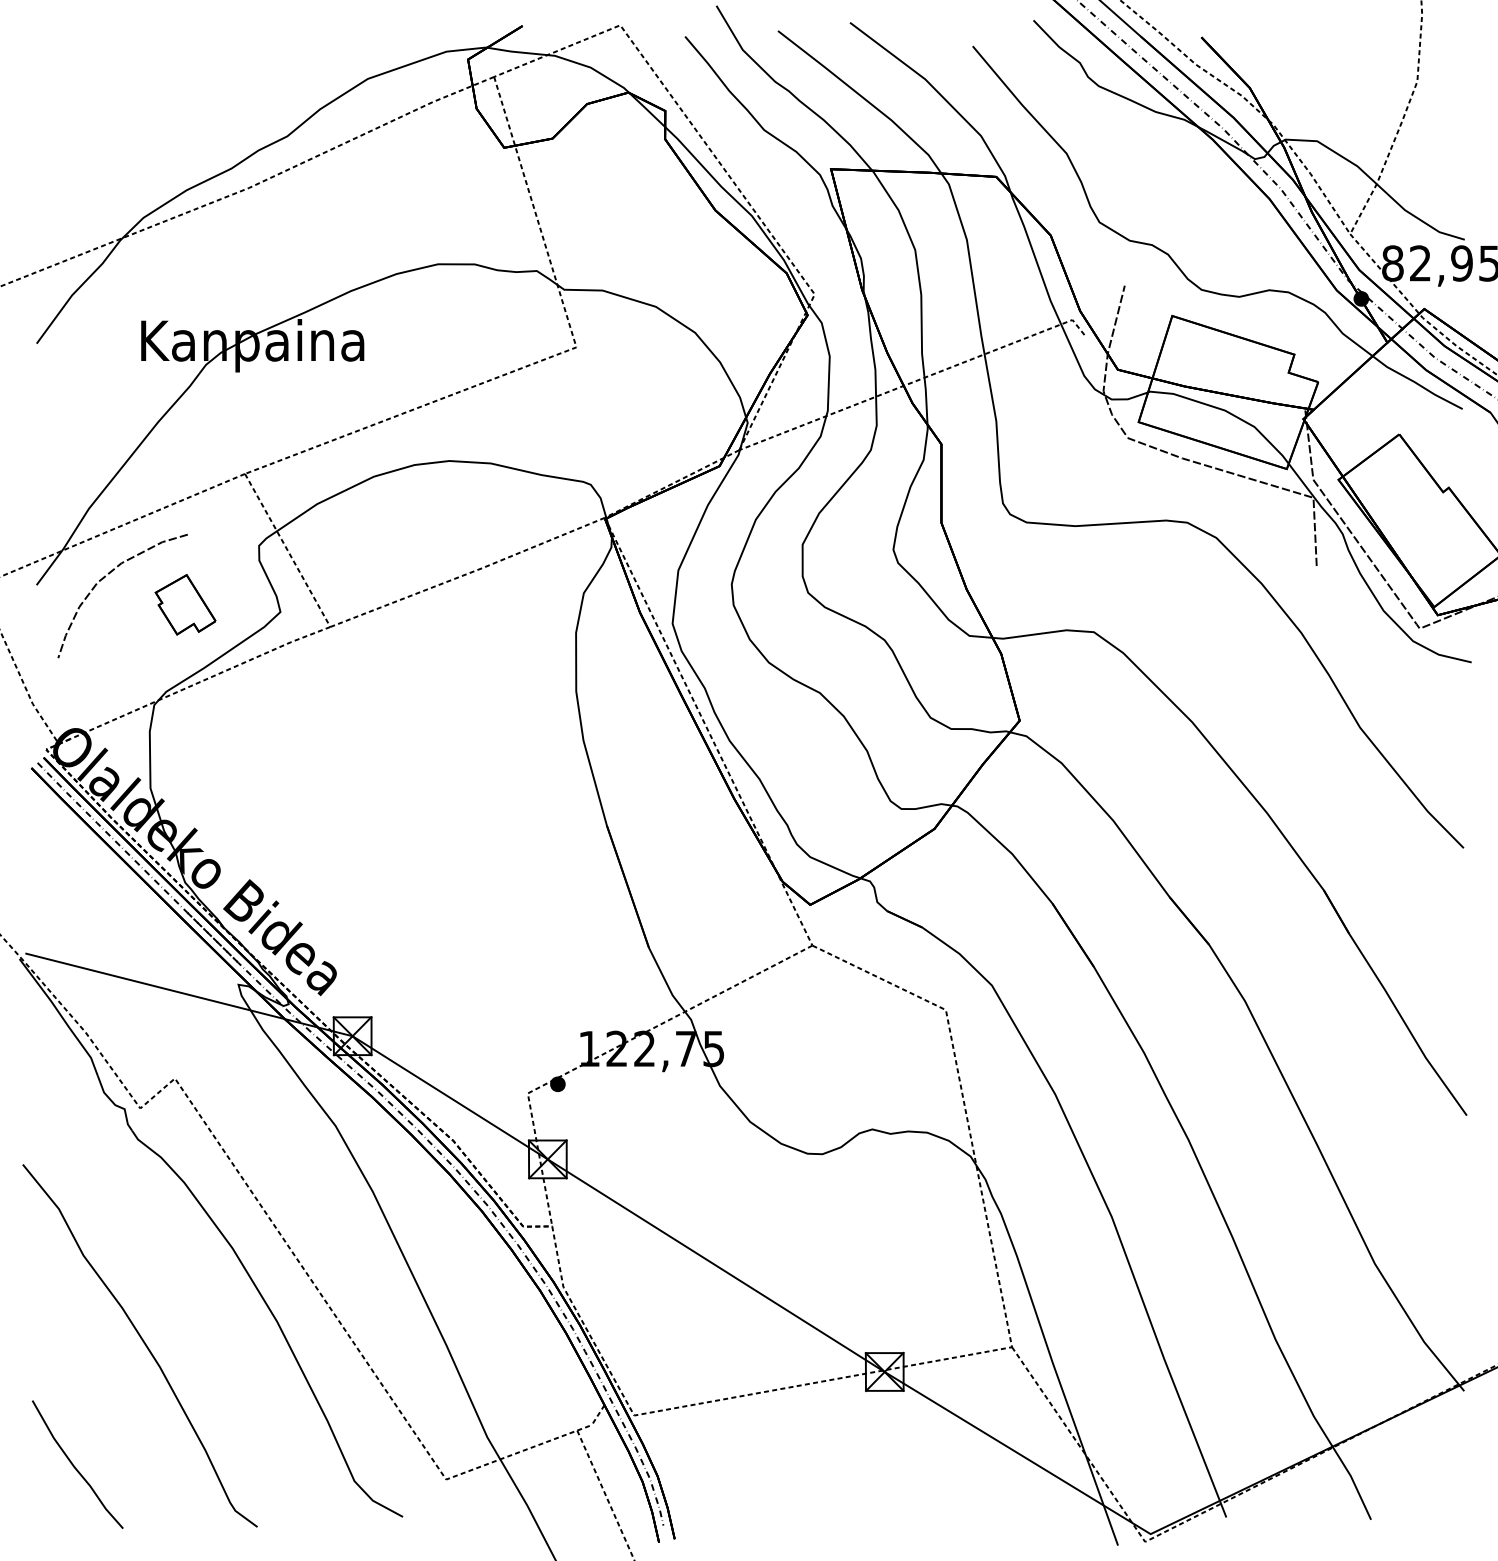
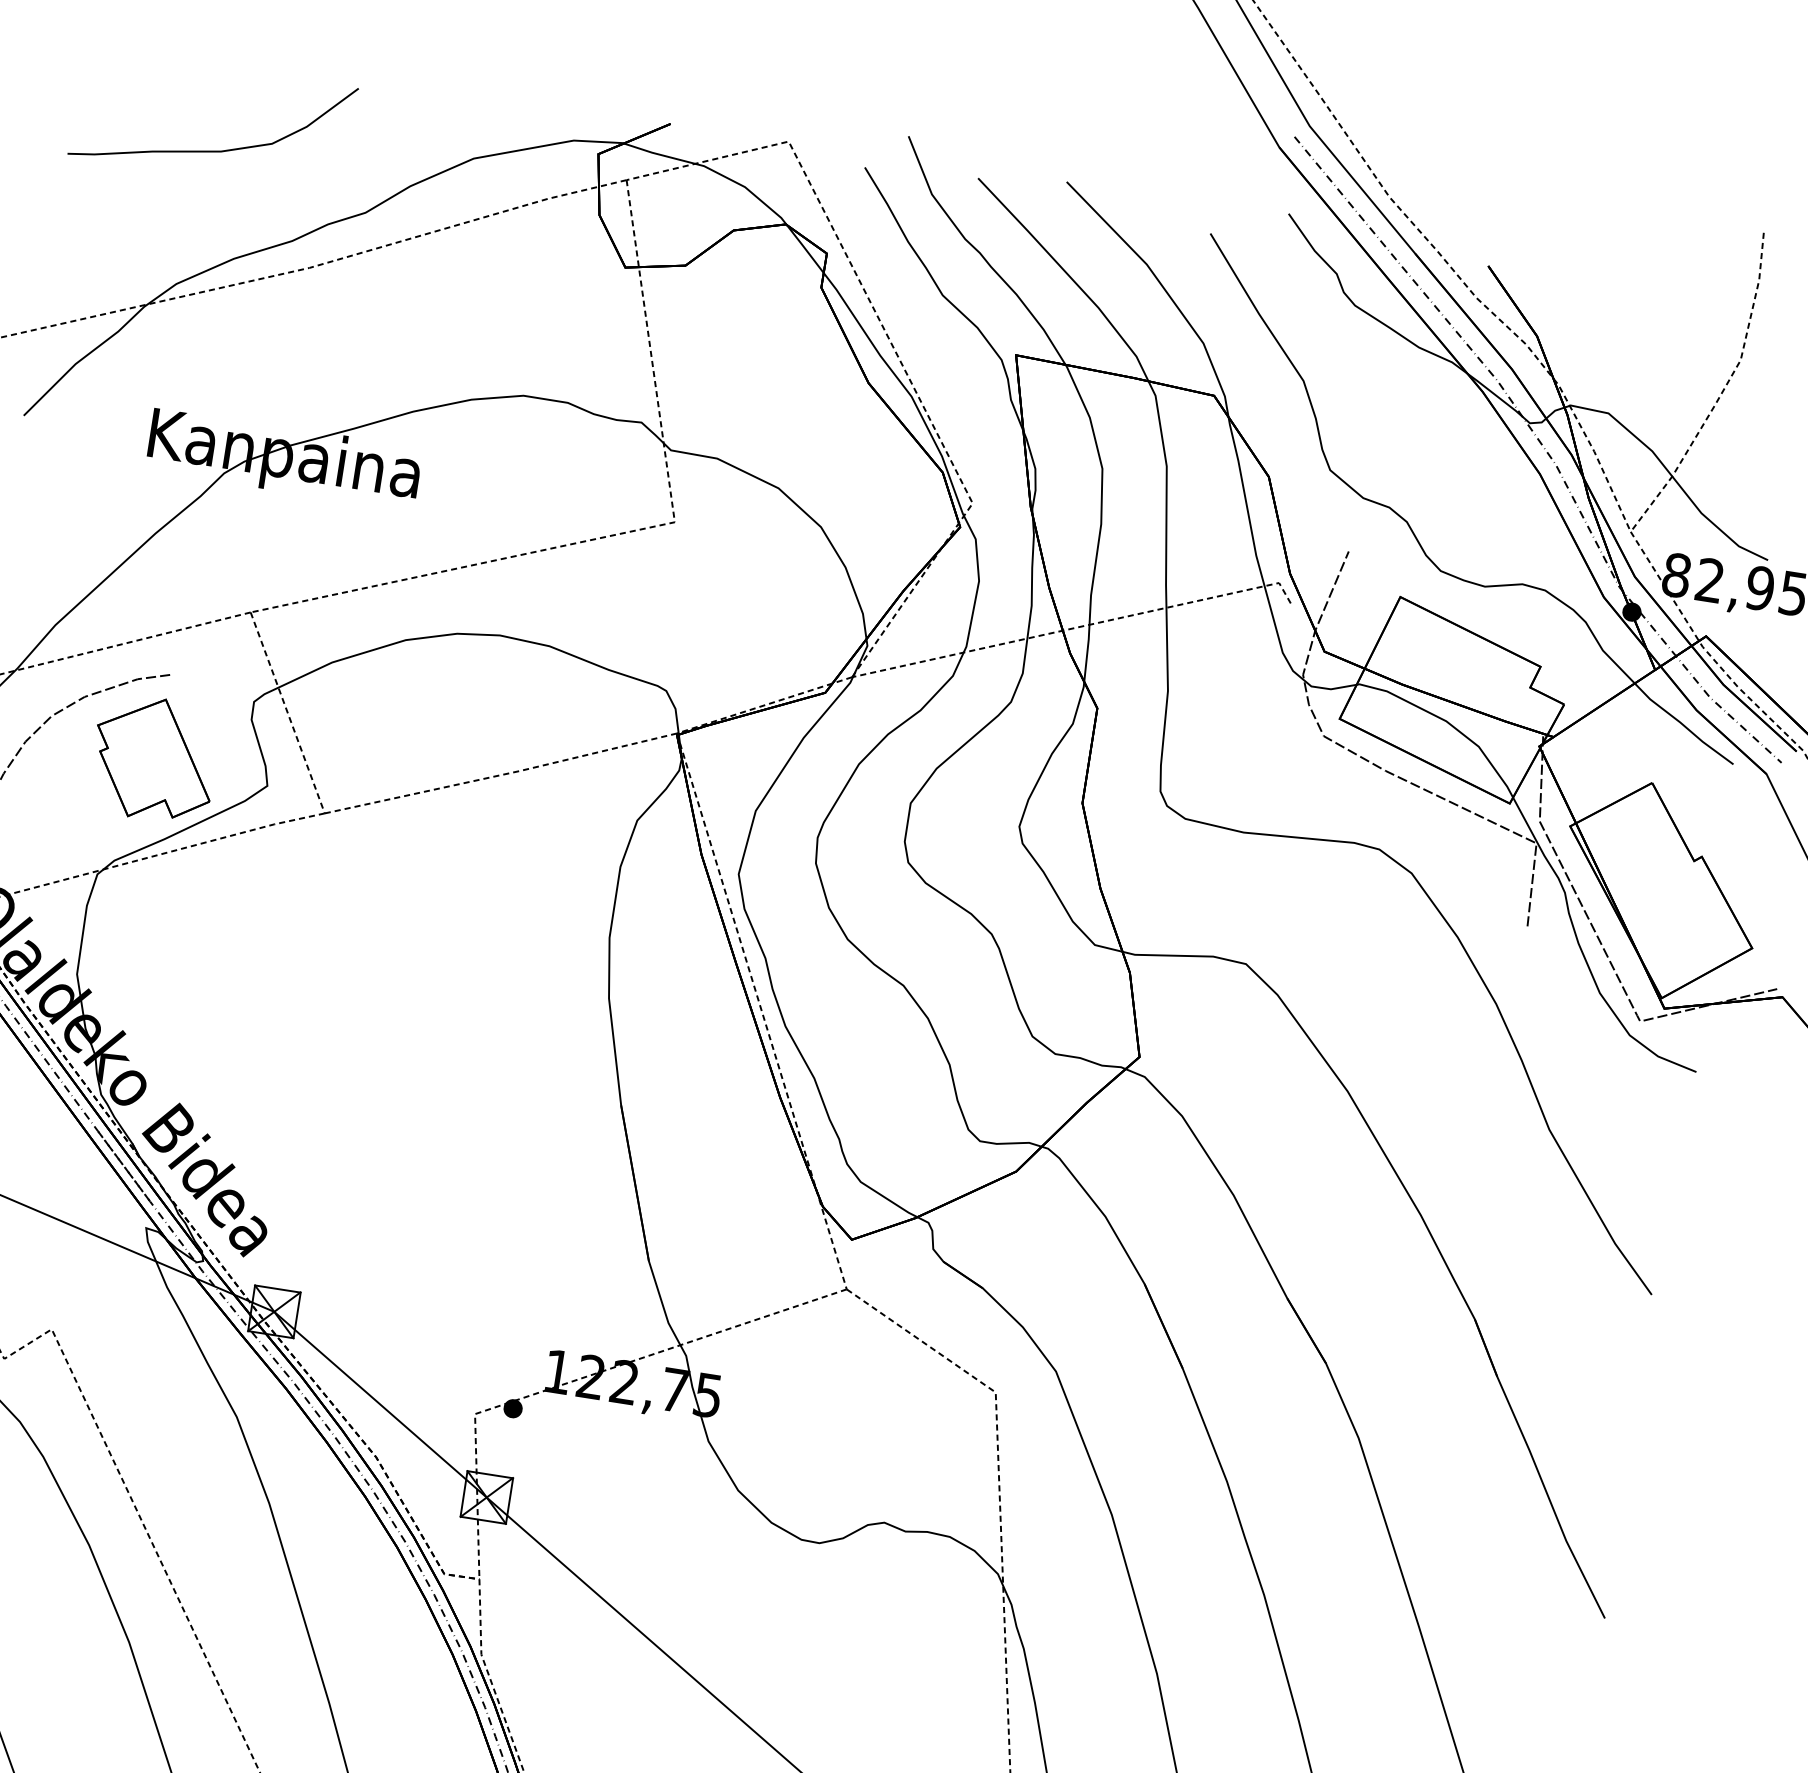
curve: (152, 105) -> (208, 149), added
part: (185, 604) -> (154, 758), size x1.67

